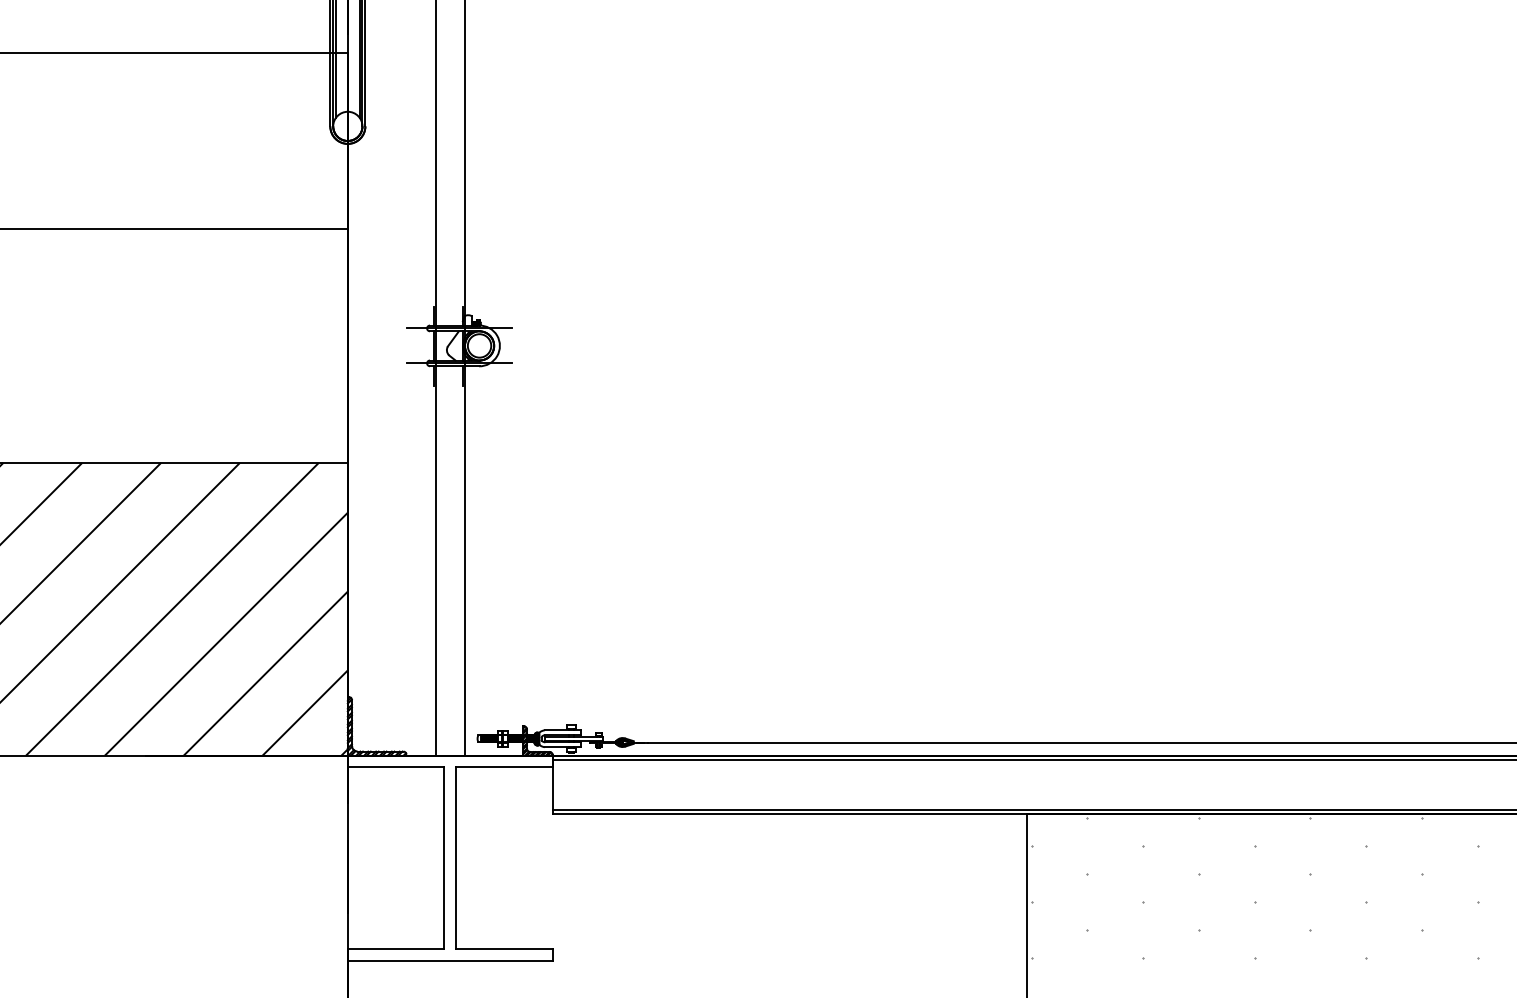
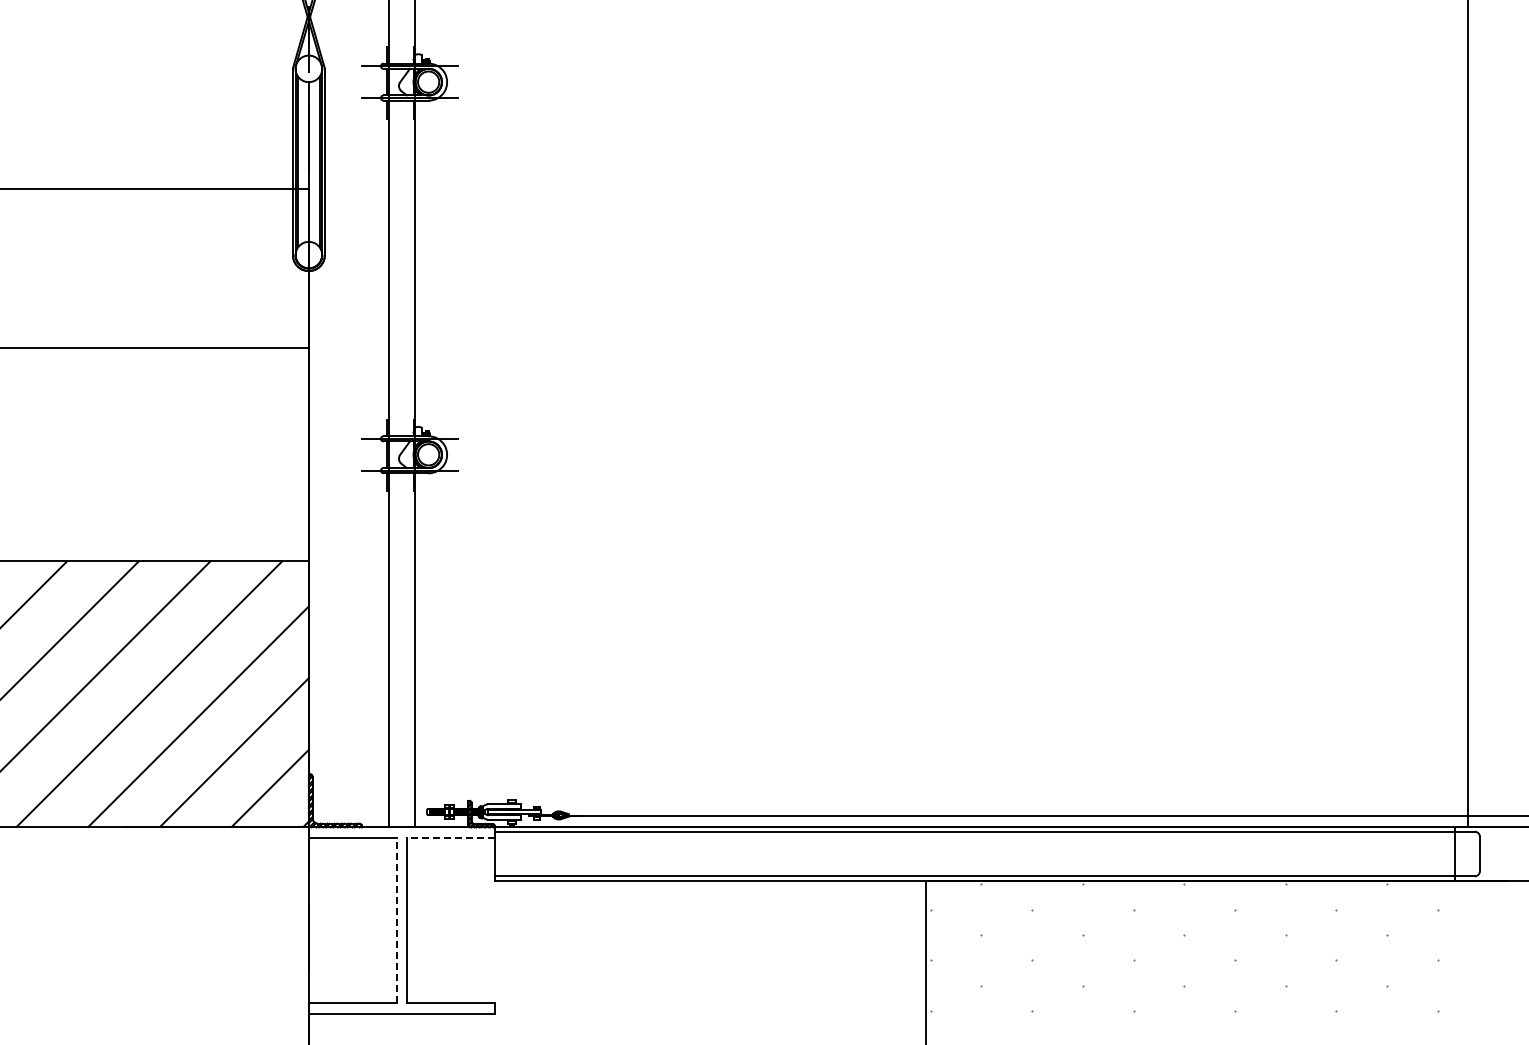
line: (504, 767) -> (451, 838), solid -> dashed
line: (444, 858) -> (396, 920), solid -> dashed

